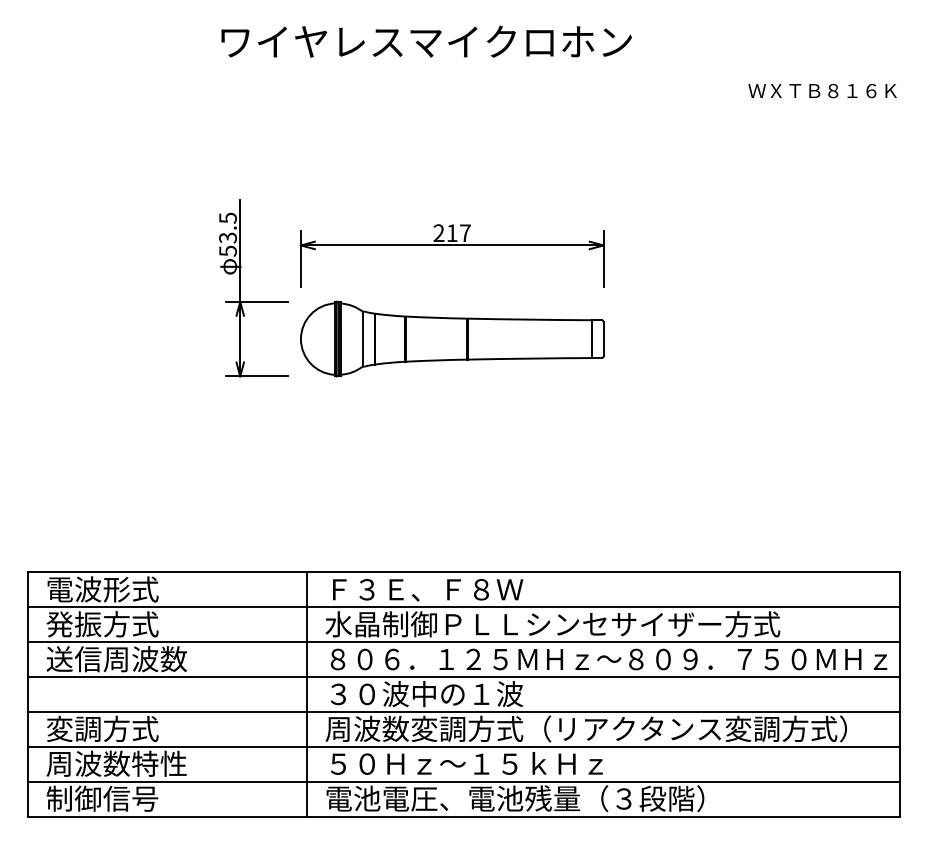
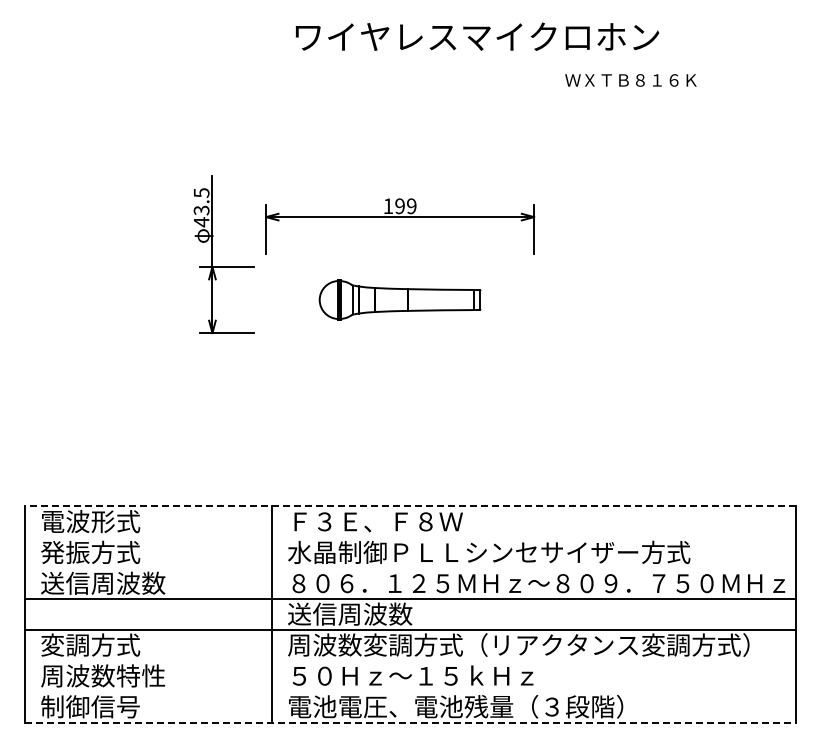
text: (425, 41) -> (476, 36), moved
text: (822, 91) -> (630, 80), moved
text: (451, 233) -> (399, 206), 217 -> 199
text: (227, 251) -> (201, 222), 53.5 -> 43.5
part: (451, 338) -> (399, 299), size x0.6
line: (464, 572) -> (410, 506), solid -> dashed
line: (464, 607) -> (410, 537), removed
line: (464, 642) -> (410, 568), removed
text: (424, 693) -> (375, 613), ３０波中の１波 -> 送信周波数
line: (464, 746) -> (410, 660), removed
line: (464, 781) -> (410, 691), removed
line: (464, 816) -> (410, 722), solid -> dashed

